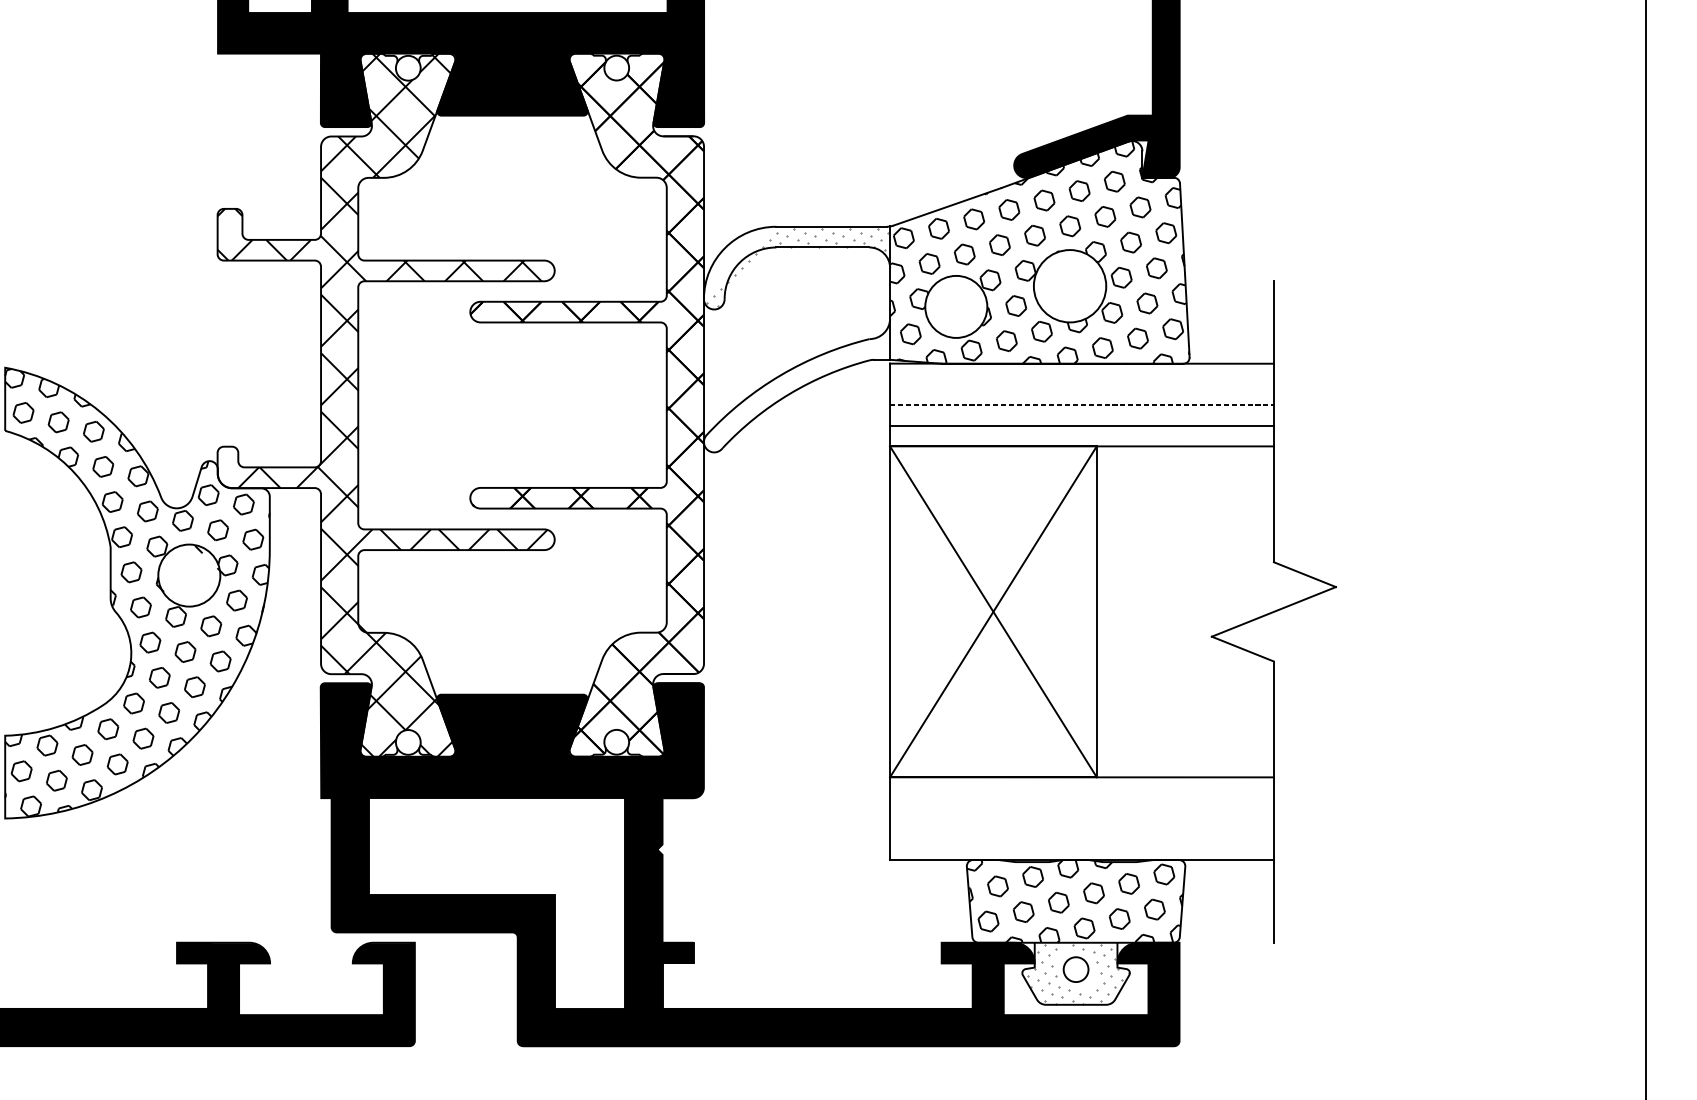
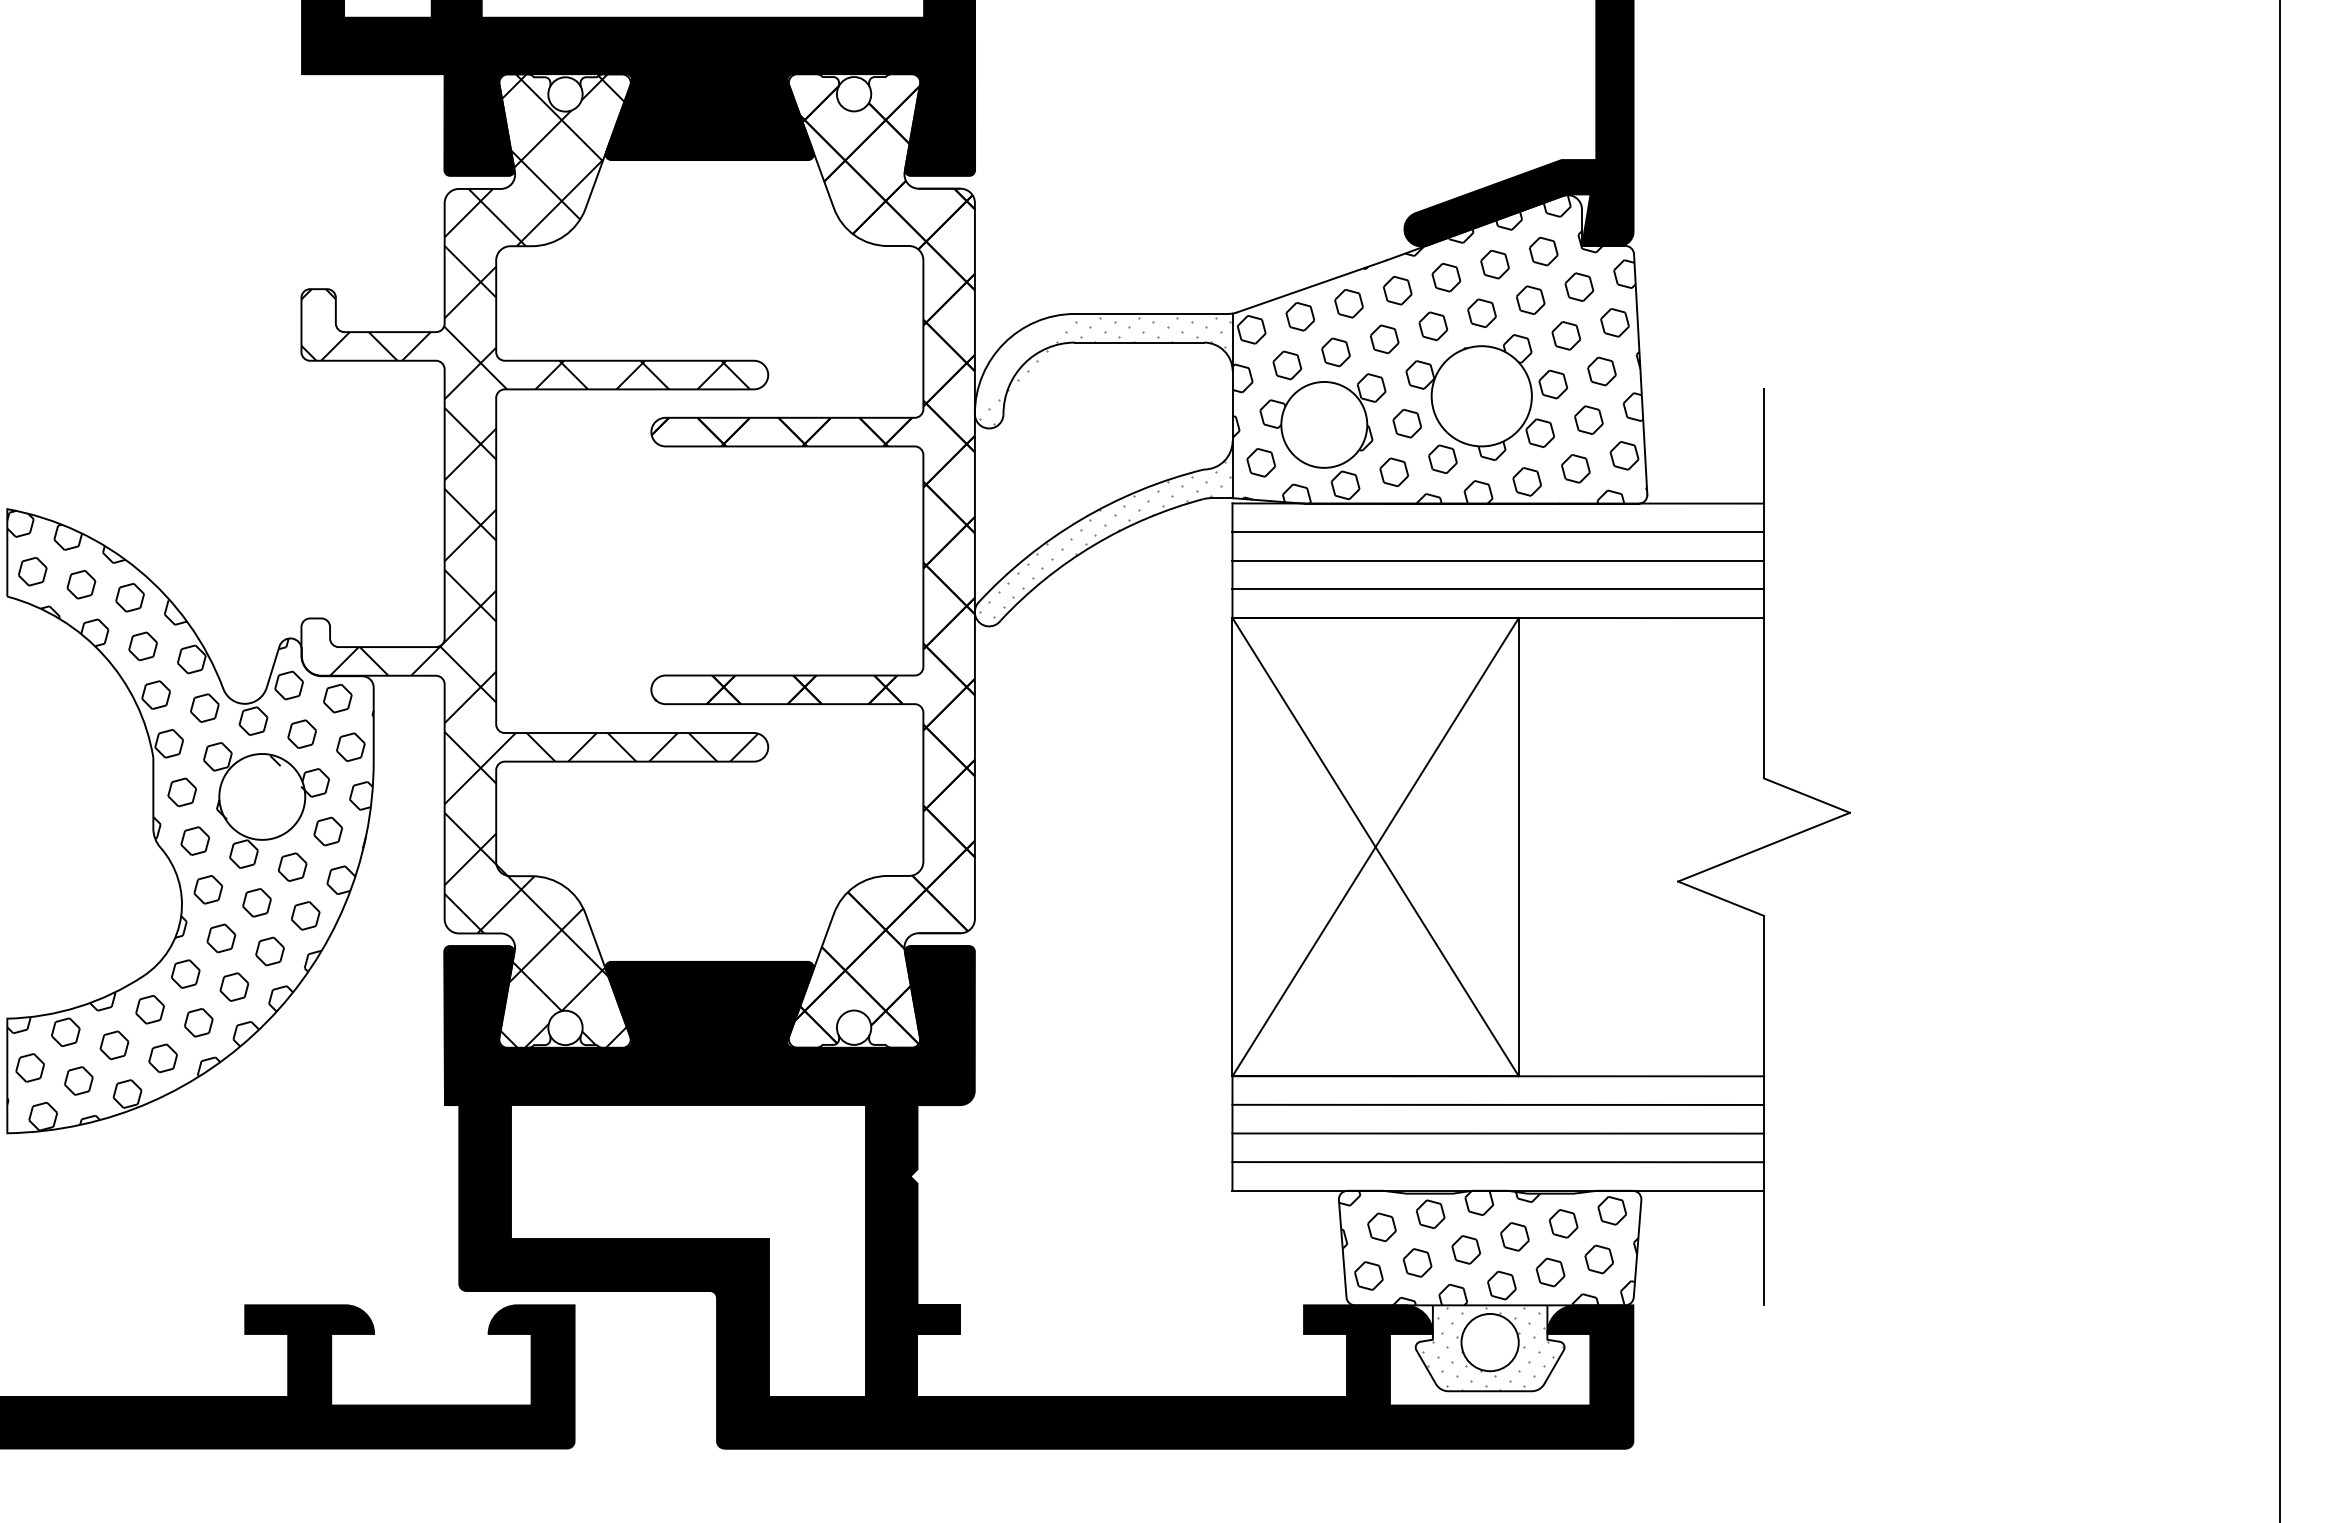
line: (1082, 384) -> (1498, 532), added
hatch: (797, 389) -> (1104, 539), added
line: (1082, 404) -> (1498, 560), dashed -> solid
line: (1082, 797) -> (1498, 1104), added
line: (1082, 818) -> (1498, 1133), added
line: (1082, 839) -> (1498, 1162), added
circle: (1075, 969) -> (1489, 1342), size x1.67

